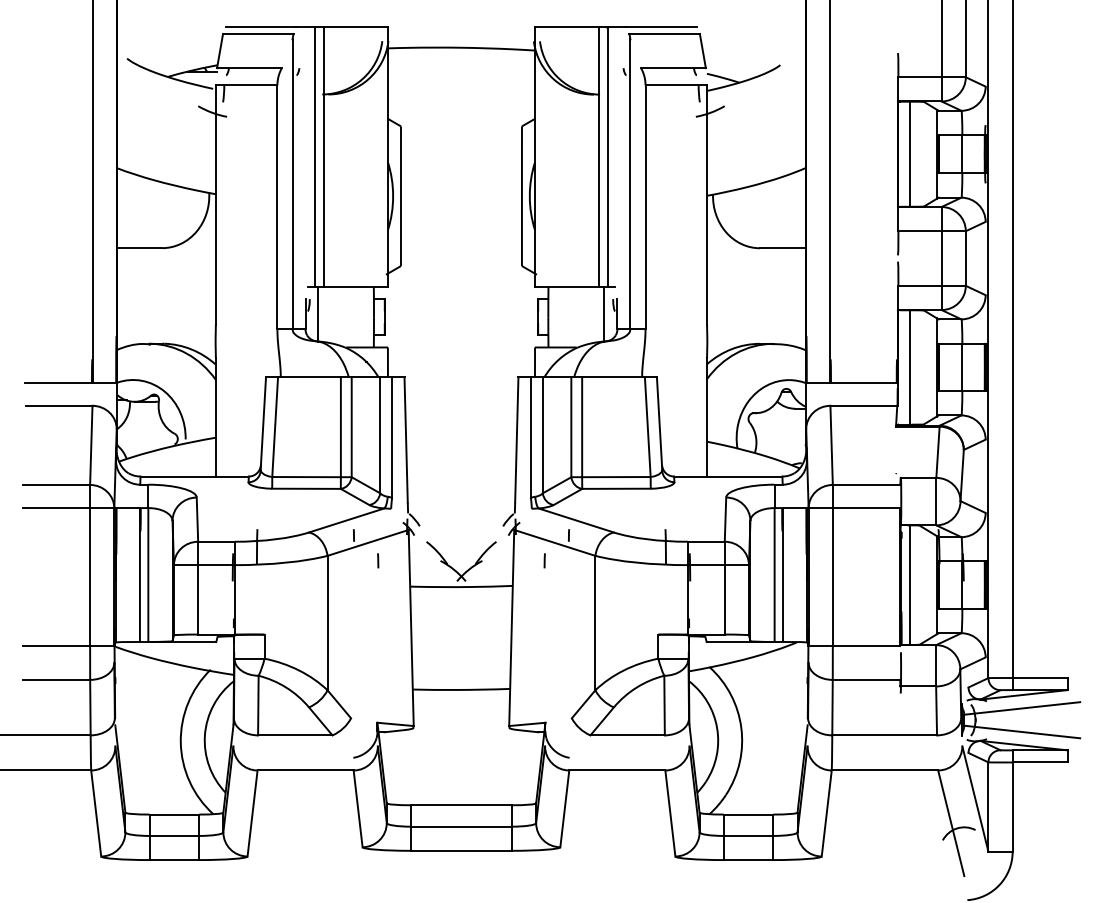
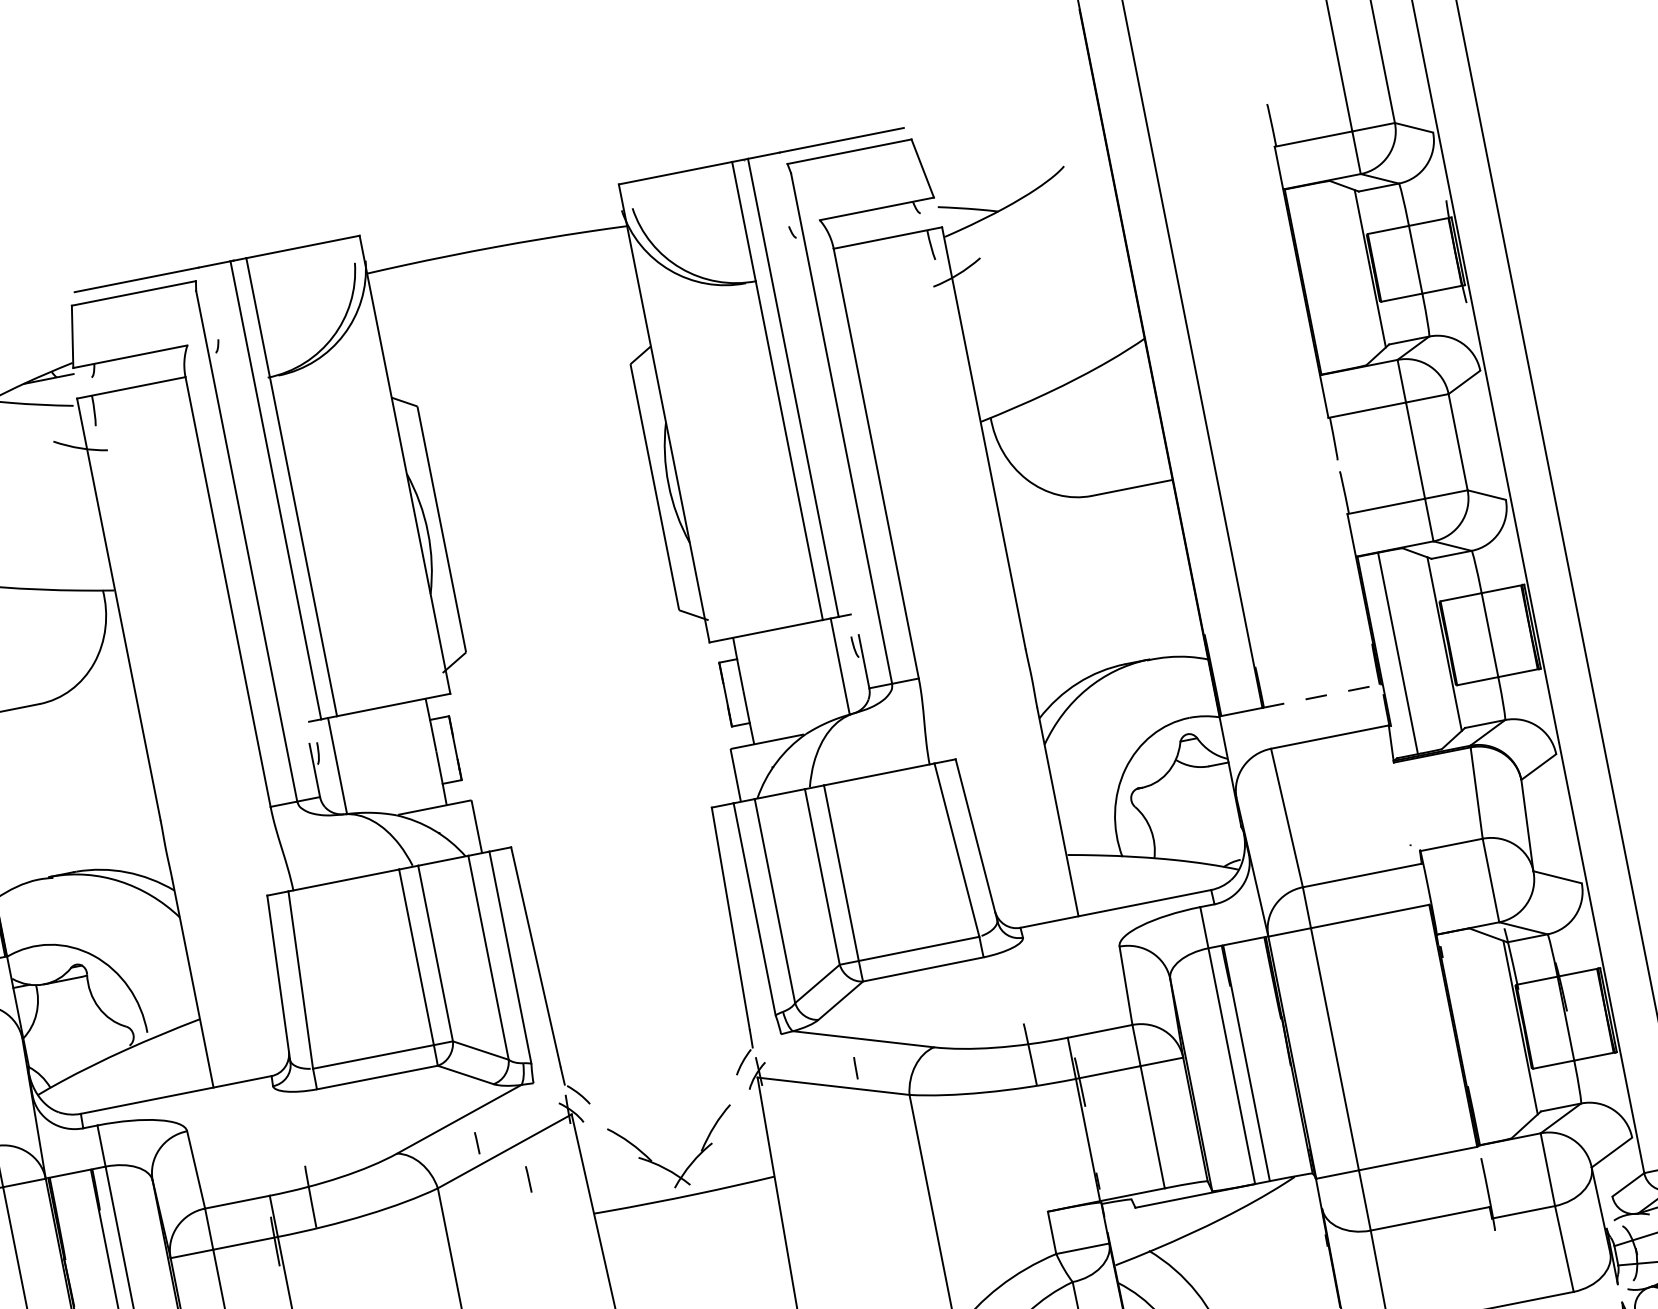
line: (910, 153) -> (1324, 276), removed
line: (864, 382) -> (1322, 695), solid -> dashed
line: (544, 560) -> (821, 1120), removed
line: (910, 584) -> (1474, 1035), removed

